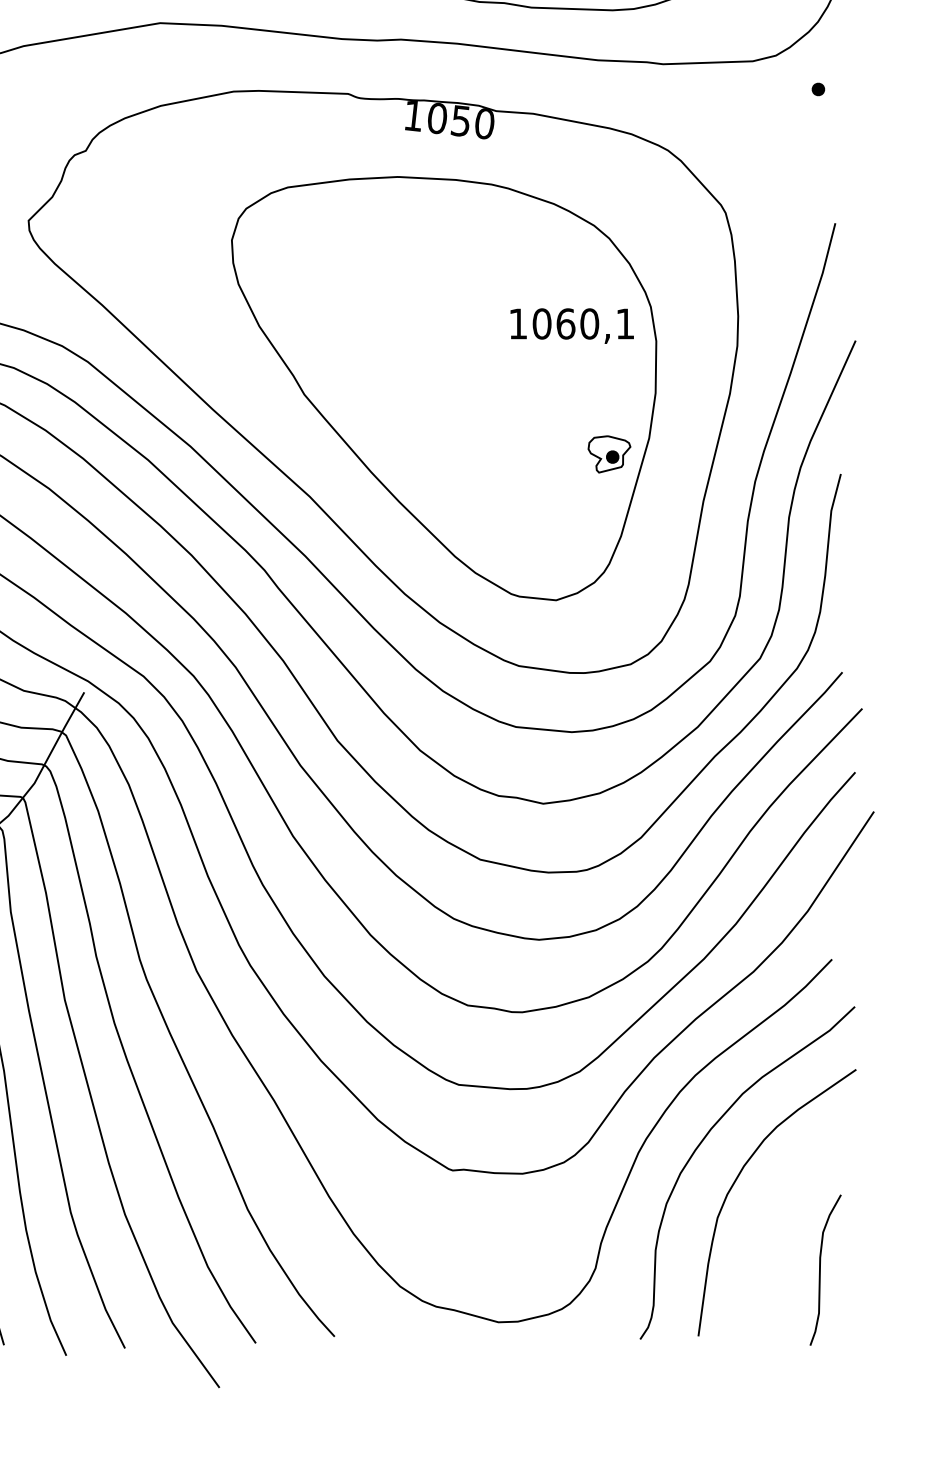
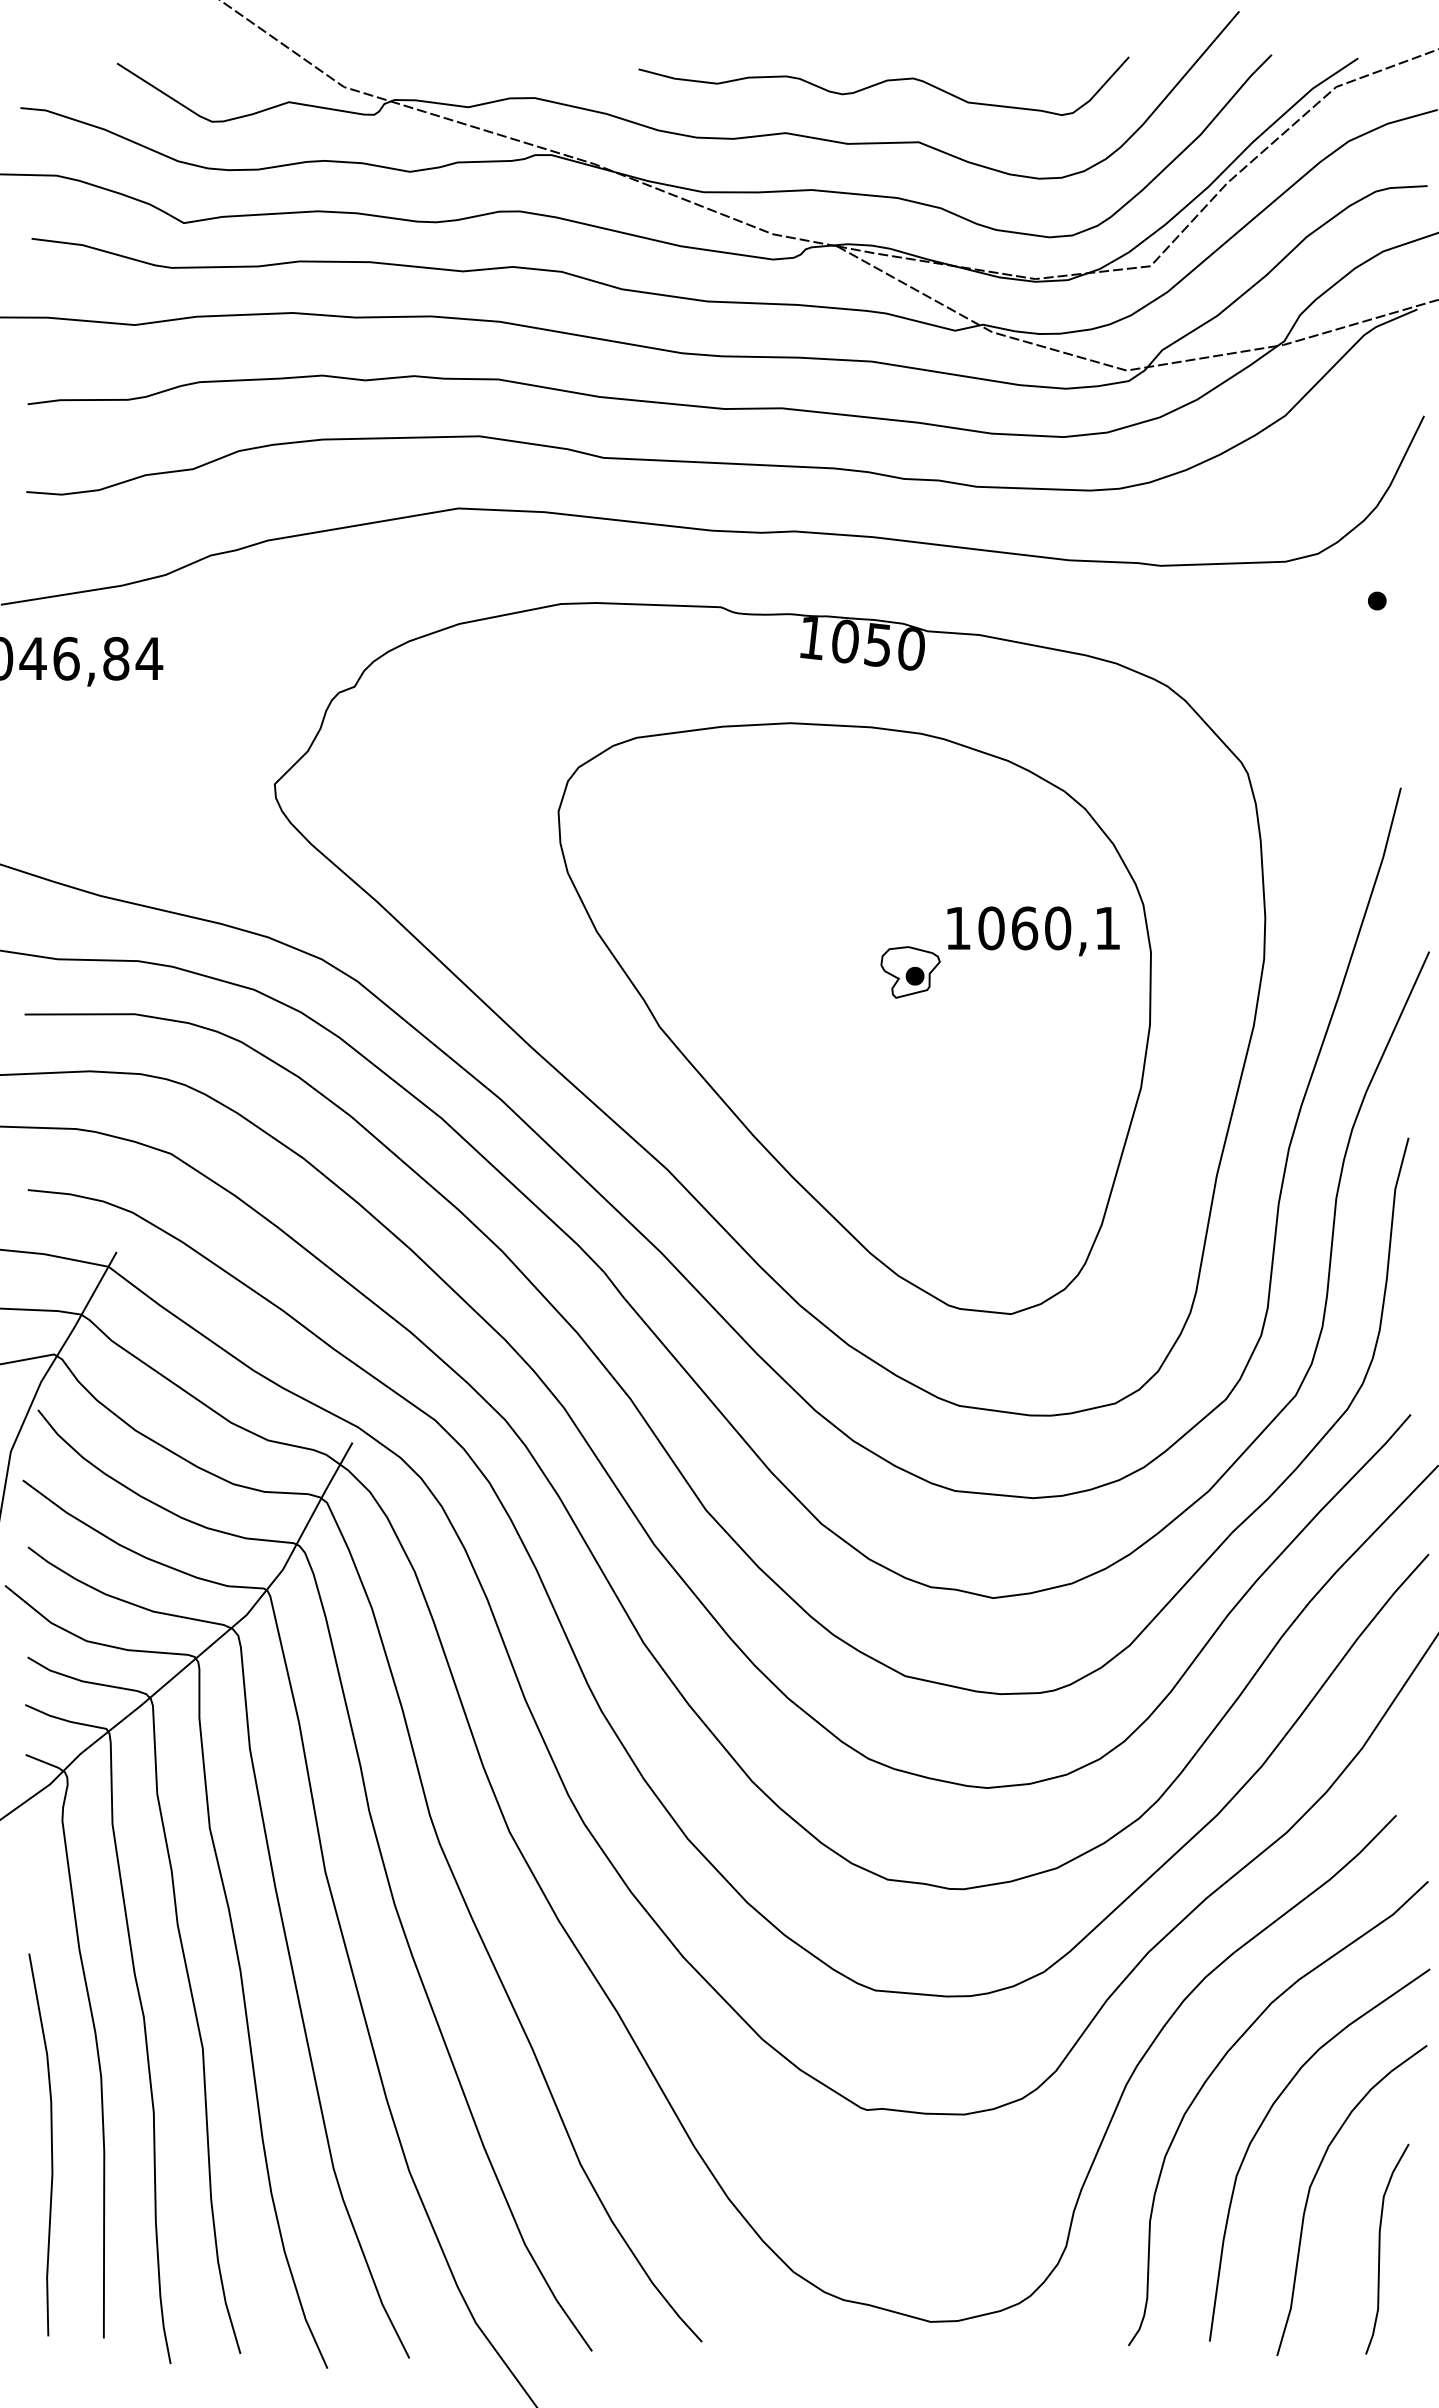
part: (609, 454) -> (910, 972), moved
curve: (772, 1222) -> (1313, 2182), added

